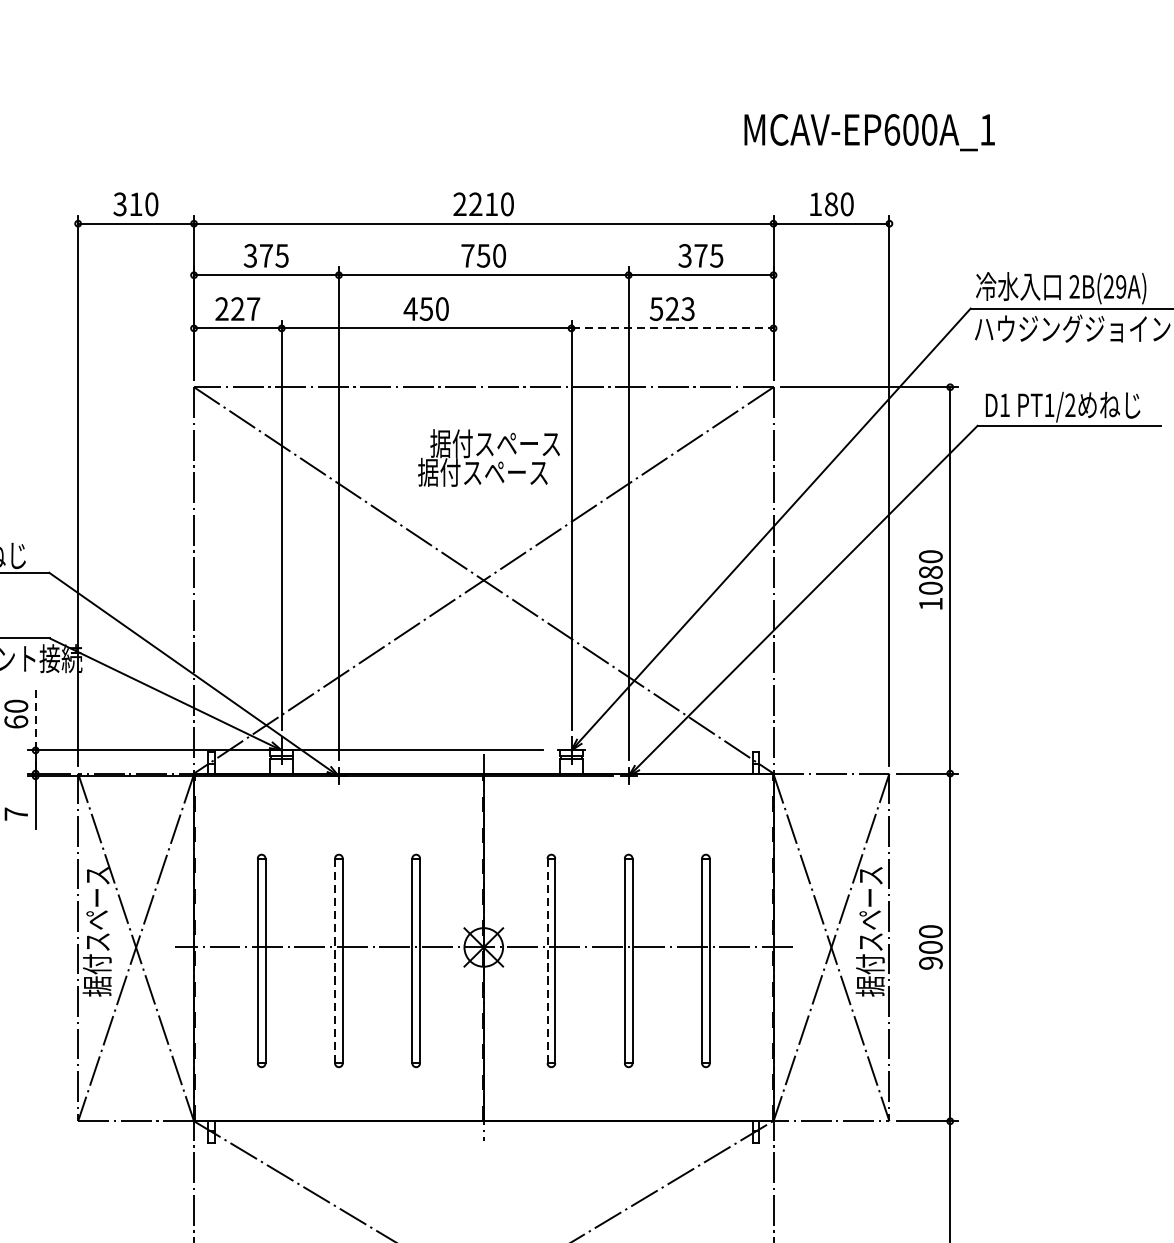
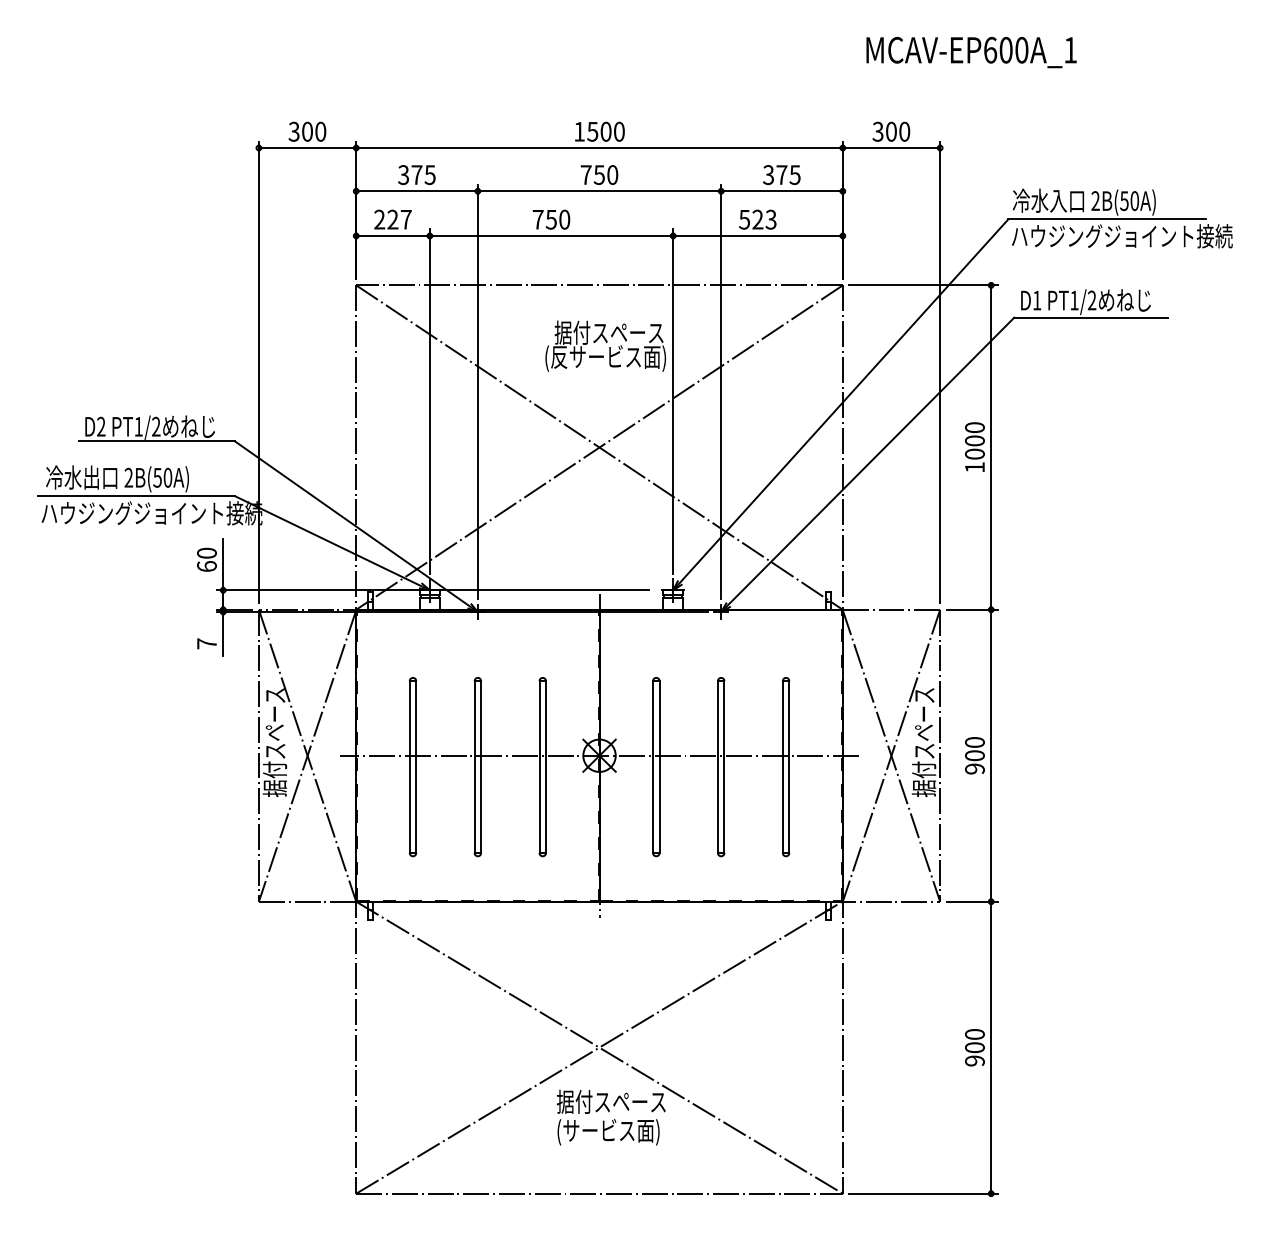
text: (869, 132) -> (971, 52), moved
text: (136, 204) -> (307, 131), 310 -> 300
text: (475, 204) -> (592, 131), 2210 -> 1500
text: (823, 204) -> (884, 131), 180 -> 300
text: (1114, 287) -> (1129, 201), 2B(29A) -> 2B(50A)
text: (411, 308) -> (538, 219), 450 -> 750
line: (673, 327) -> (758, 235), dashed -> solid
text: (489, 473) -> (604, 357), 据付スペース -> (反サービス面)
text: (930, 572) -> (974, 440), 1080 -> 1000
line: (35, 719) -> (223, 564), dashed -> solid
line: (334, 961) -> (474, 767), dashed -> solid
line: (548, 961) -> (653, 767), dashed -> solid

